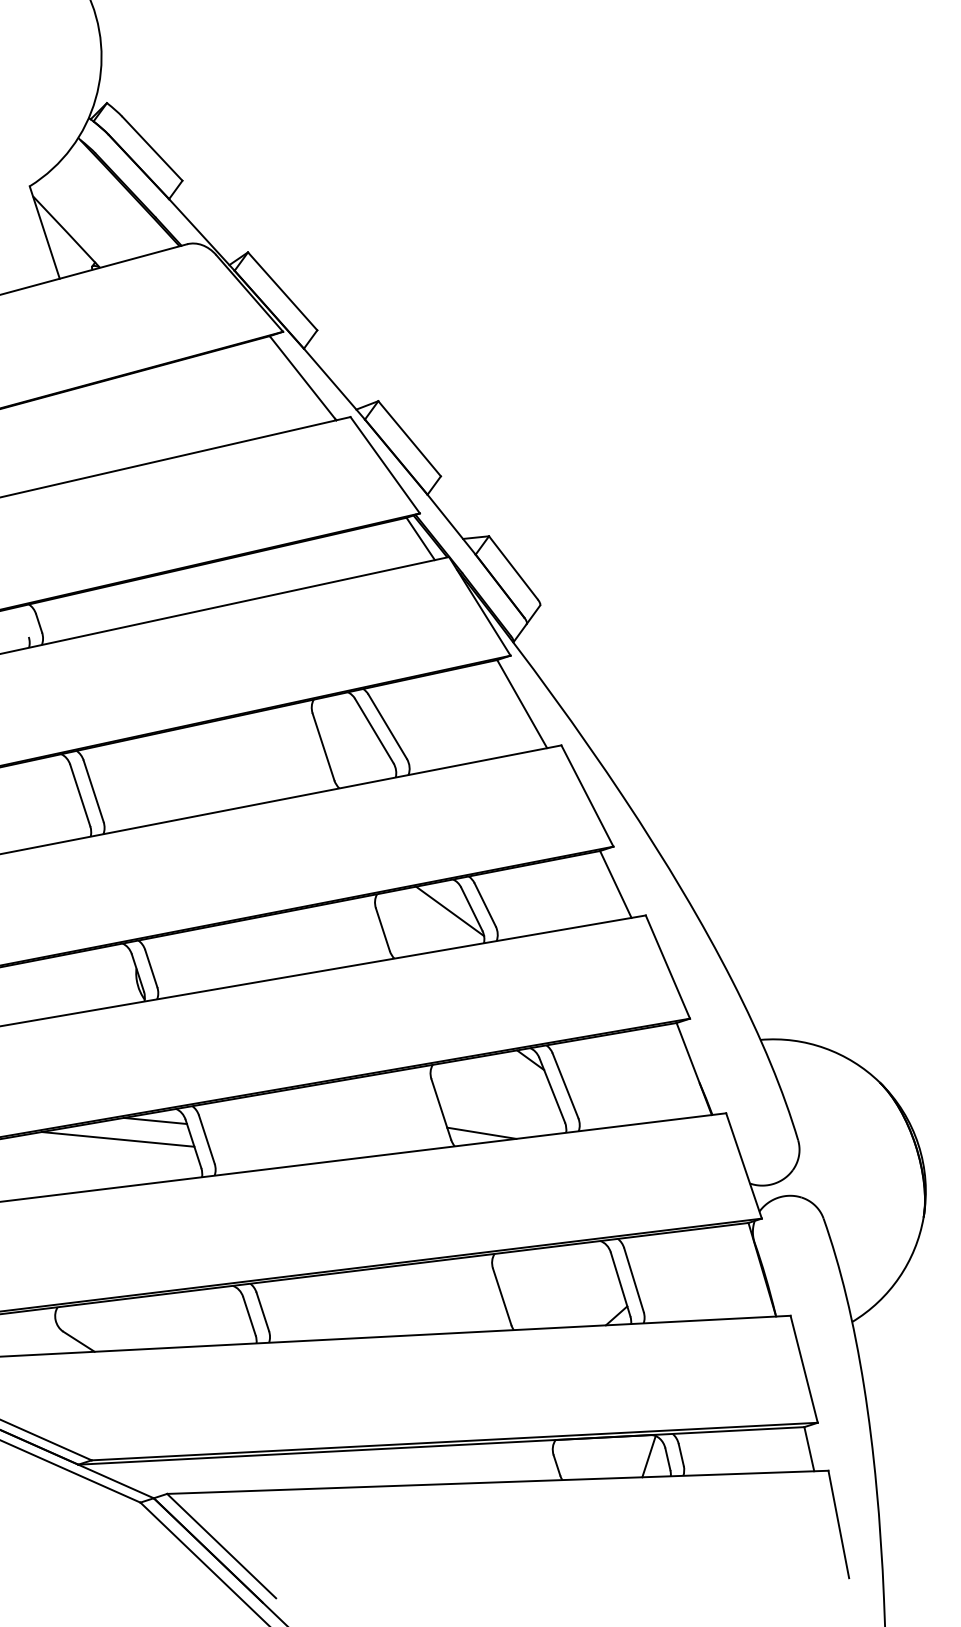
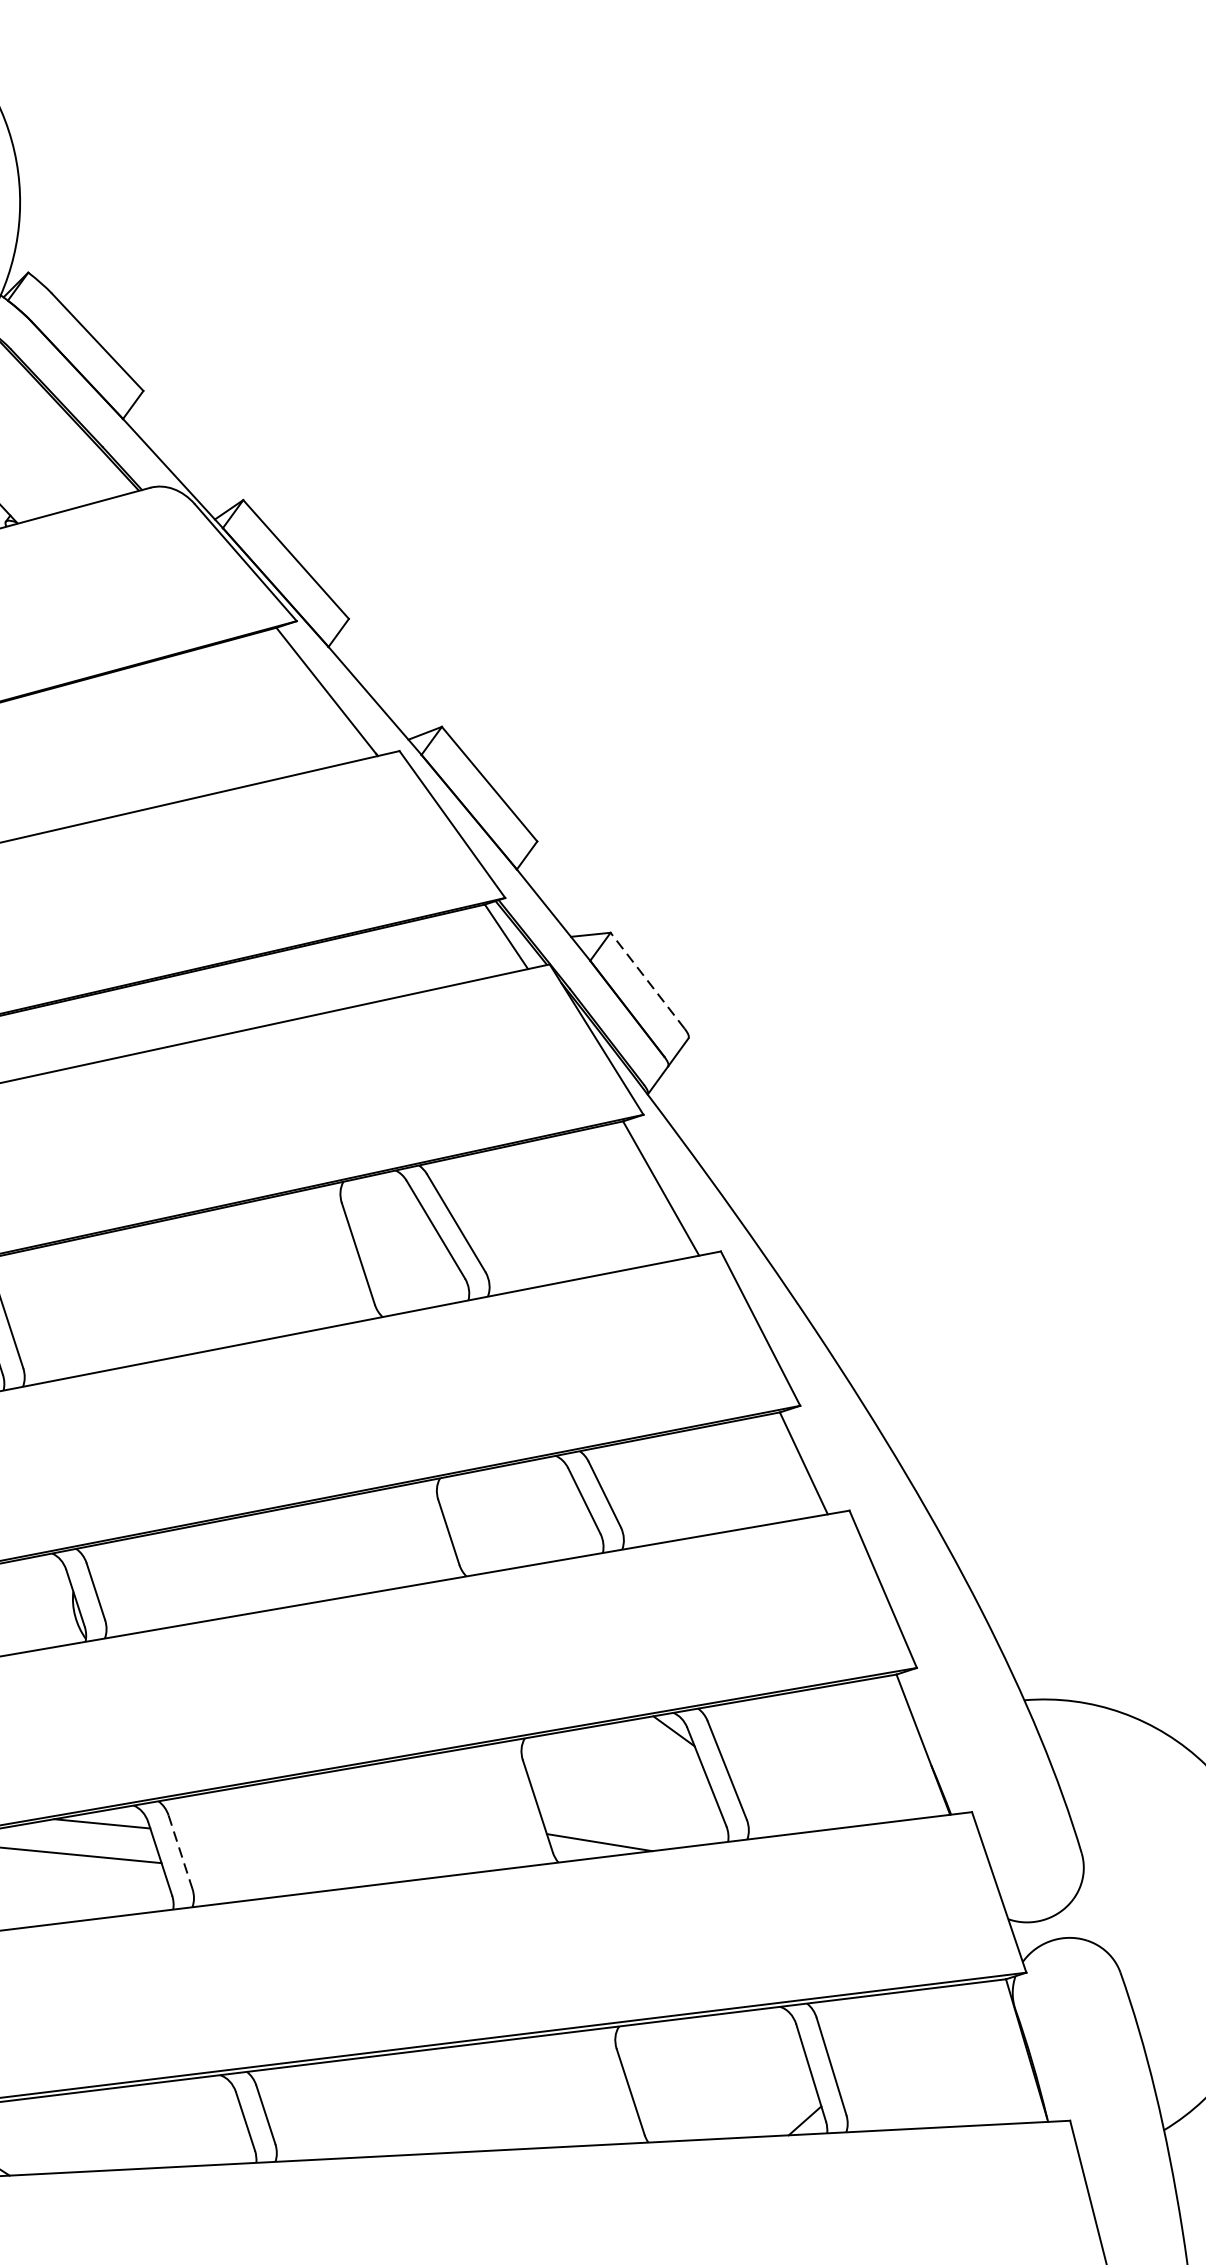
line: (513, 567) -> (647, 980), solid -> dashed
line: (450, 911) -> (551, 1504), removed
line: (207, 1140) -> (181, 1853), solid -> dashed

